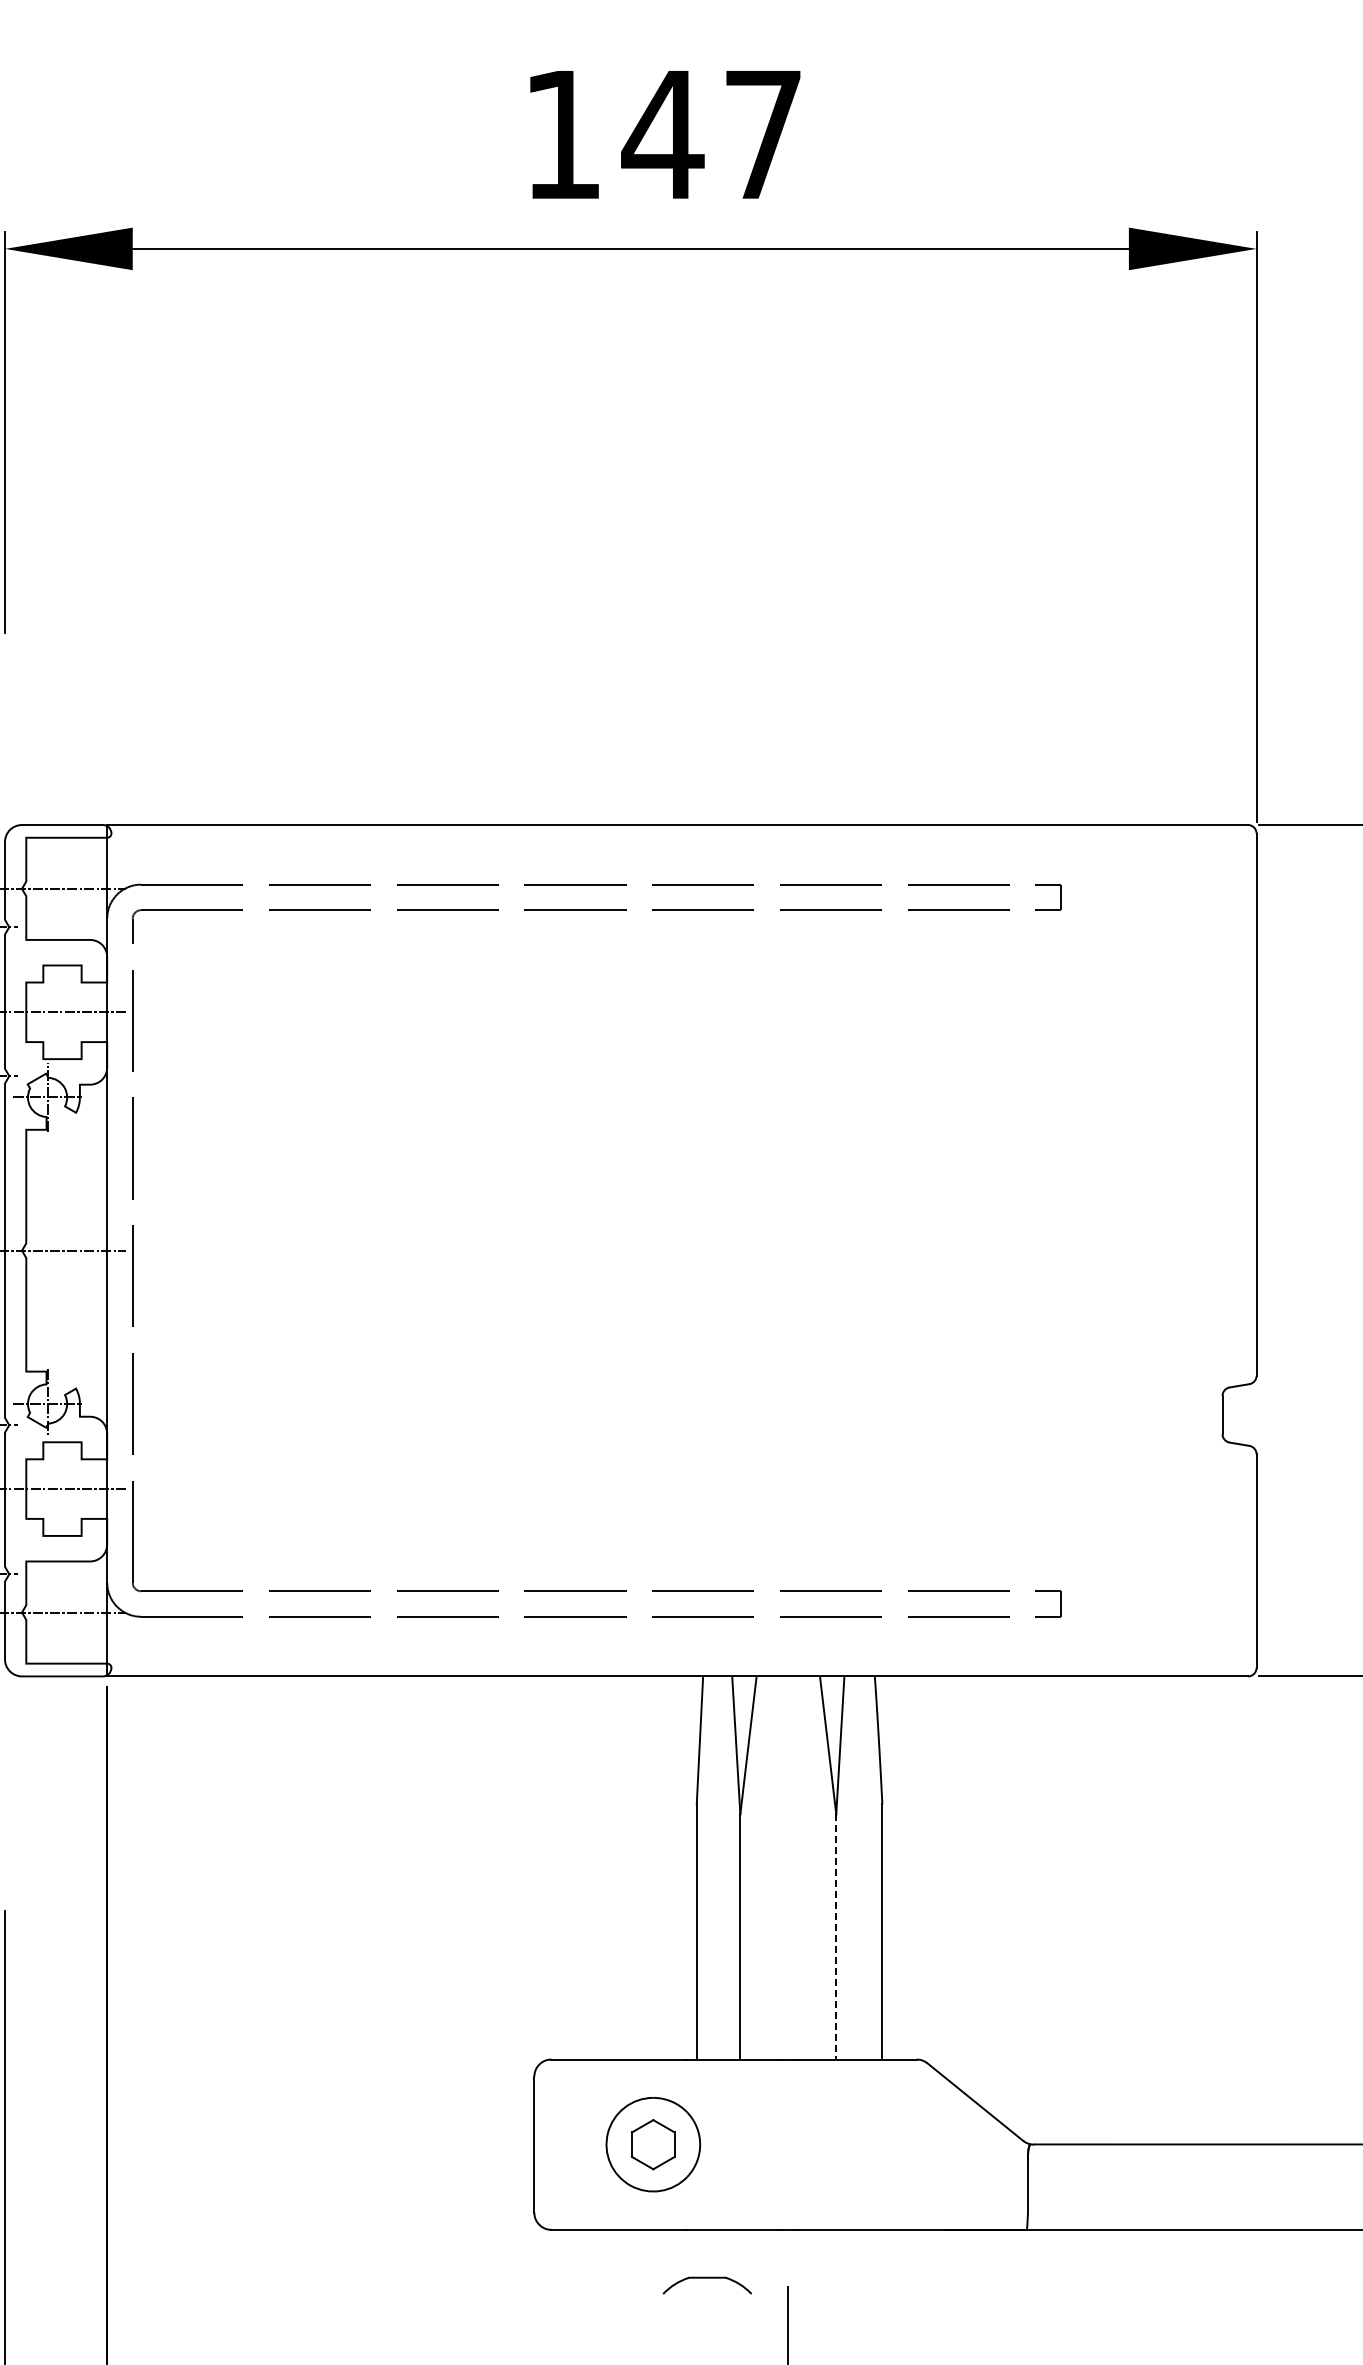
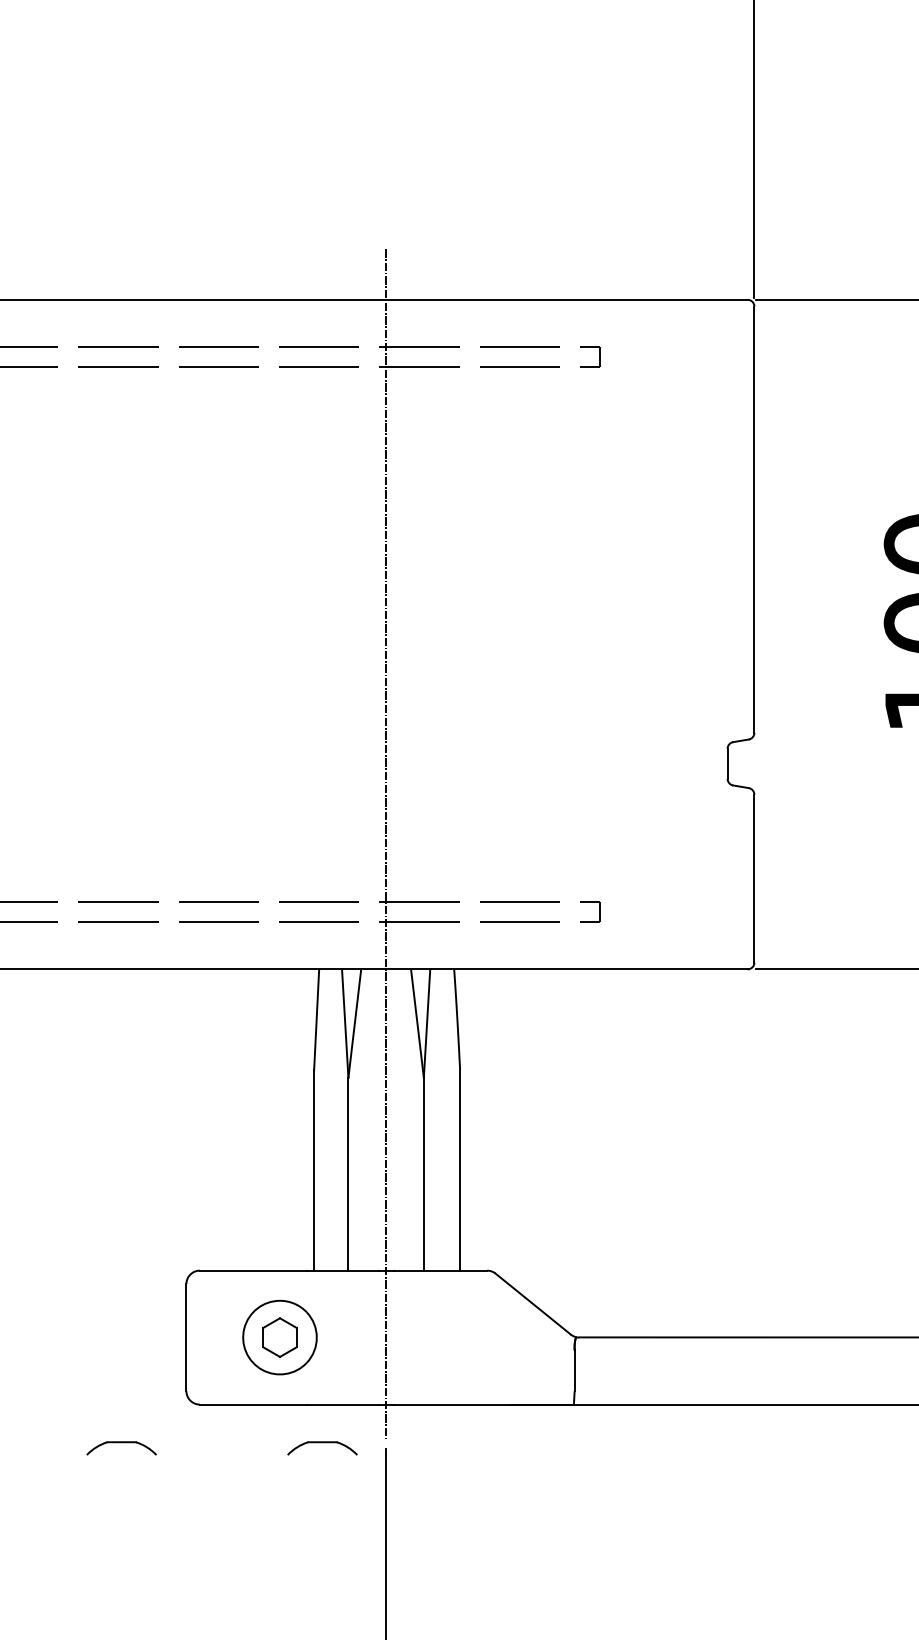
line: (788, 1517) -> (386, 844), added
line: (836, 1936) -> (424, 1173), dashed -> solid
part: (451, 2278) -> (121, 1442), added

